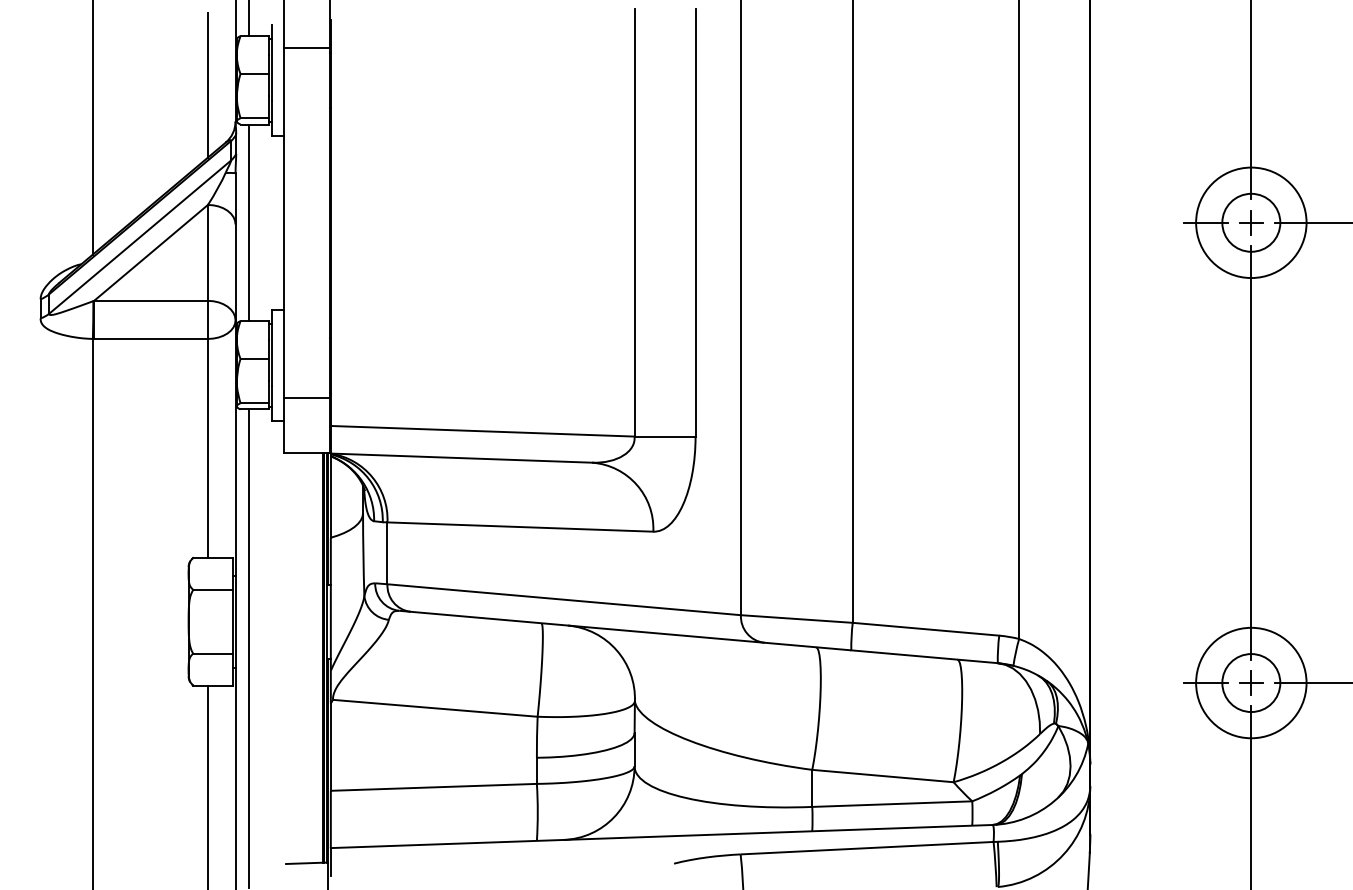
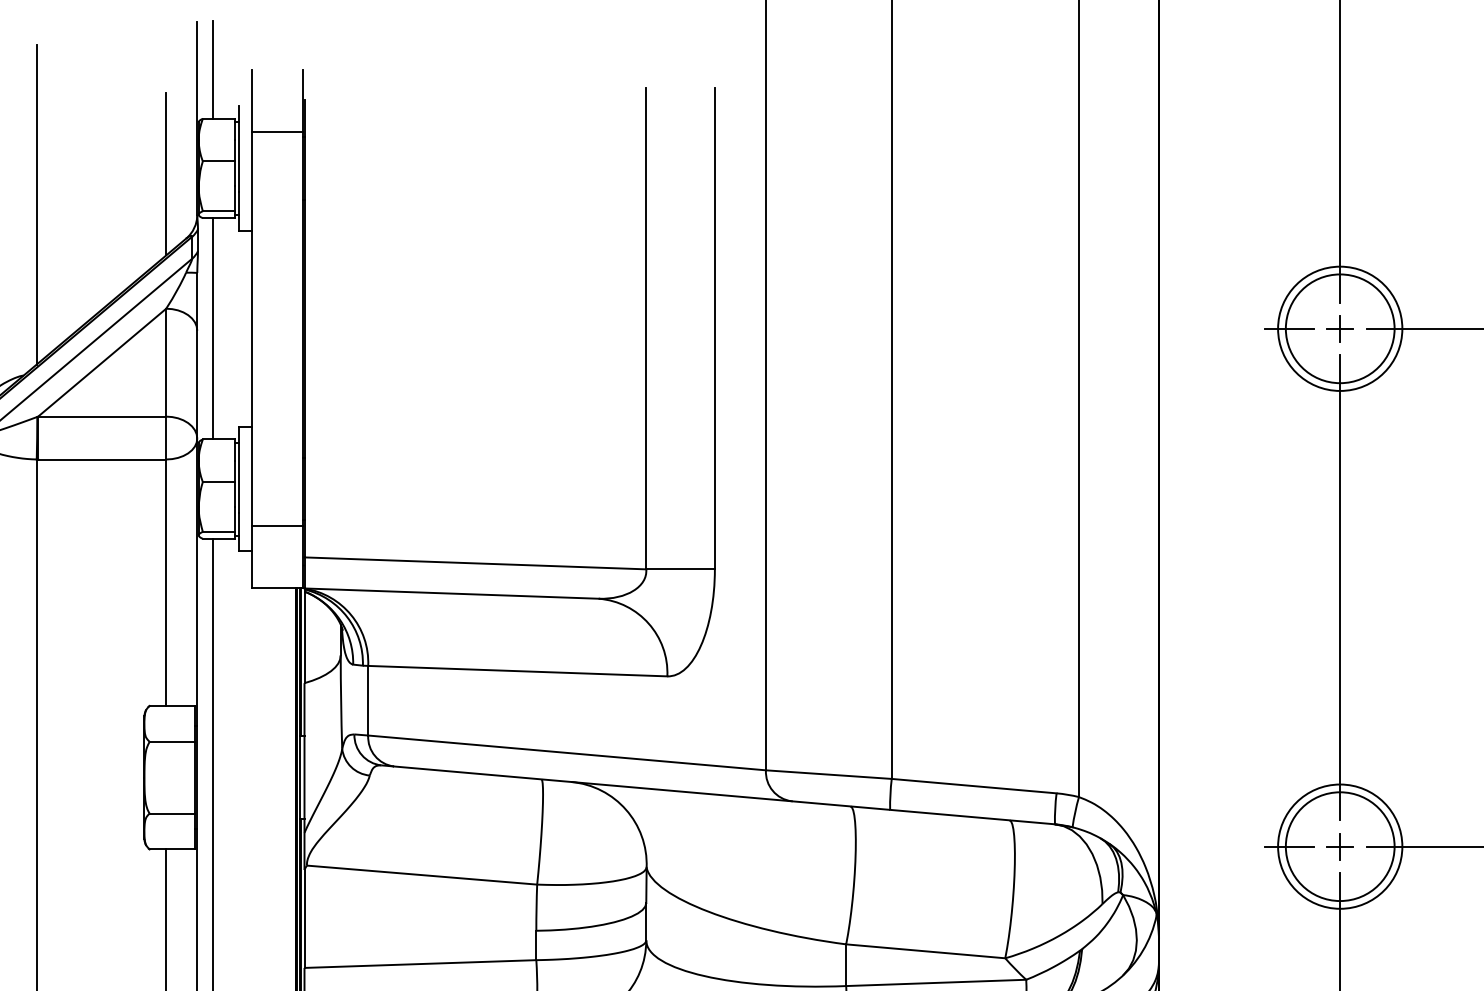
circle: (1251, 222) -> (1340, 328), size x1.67
circle: (1251, 682) -> (1340, 846), size x1.67

